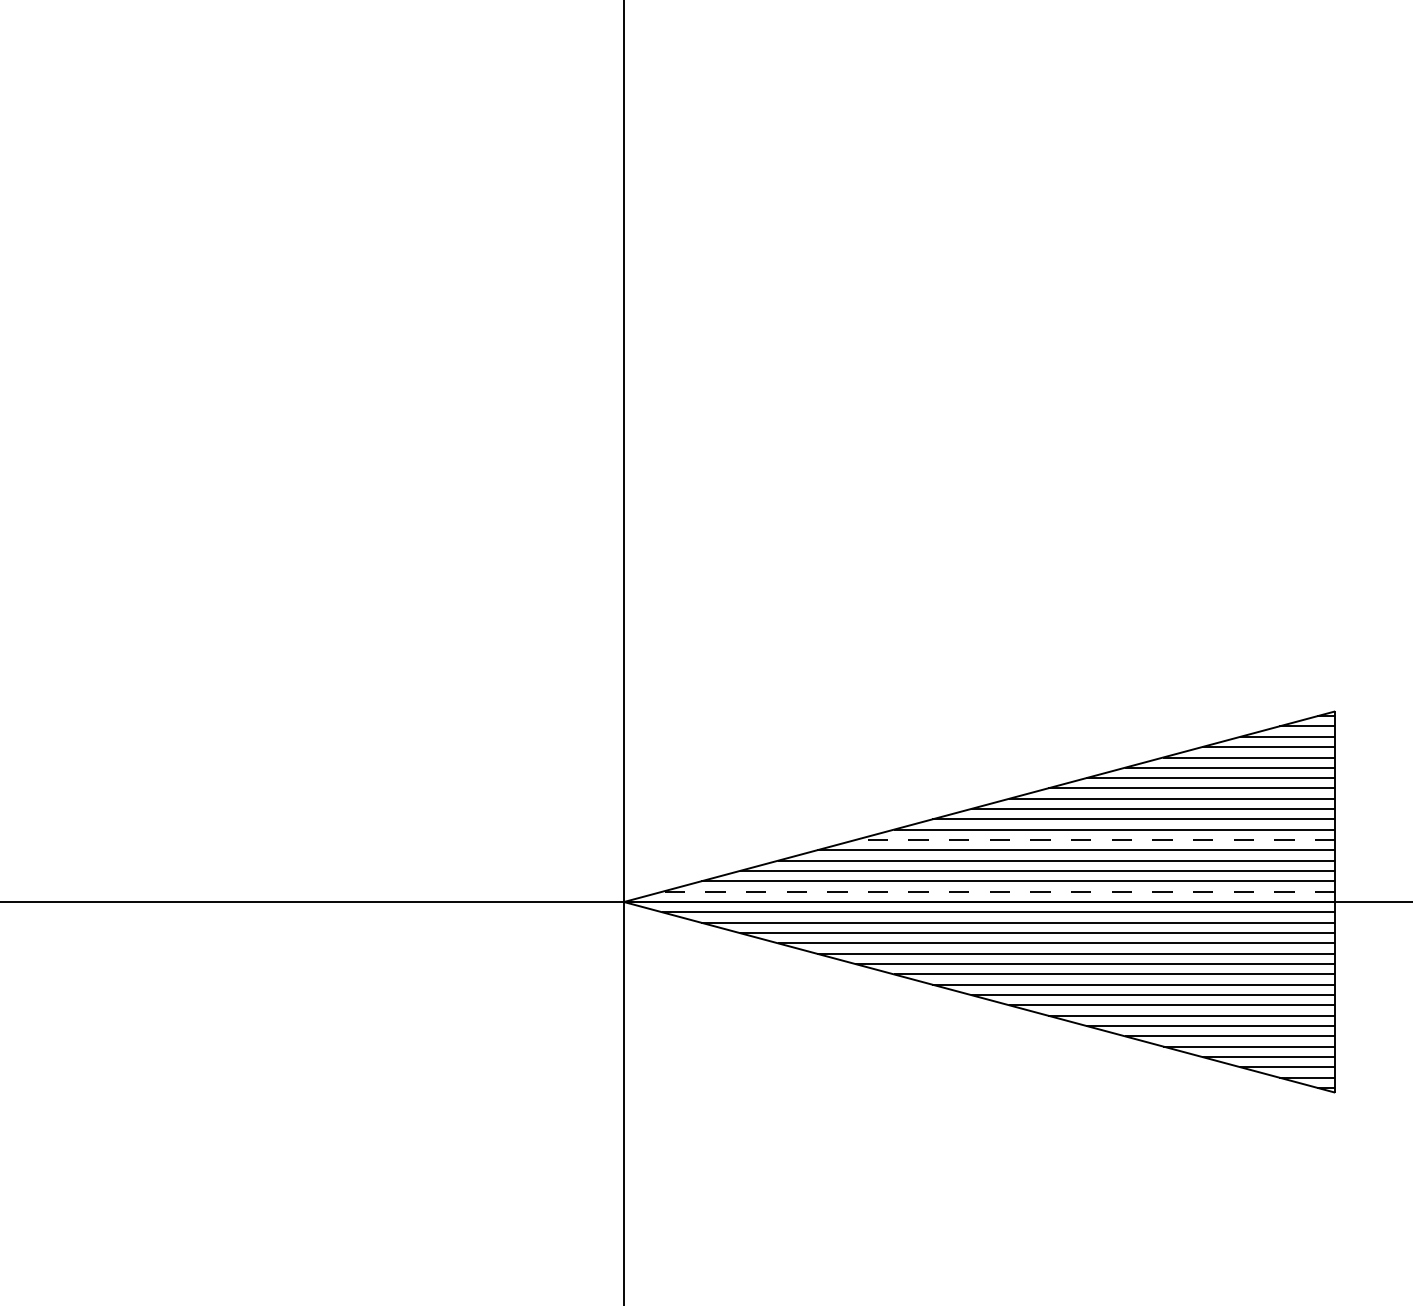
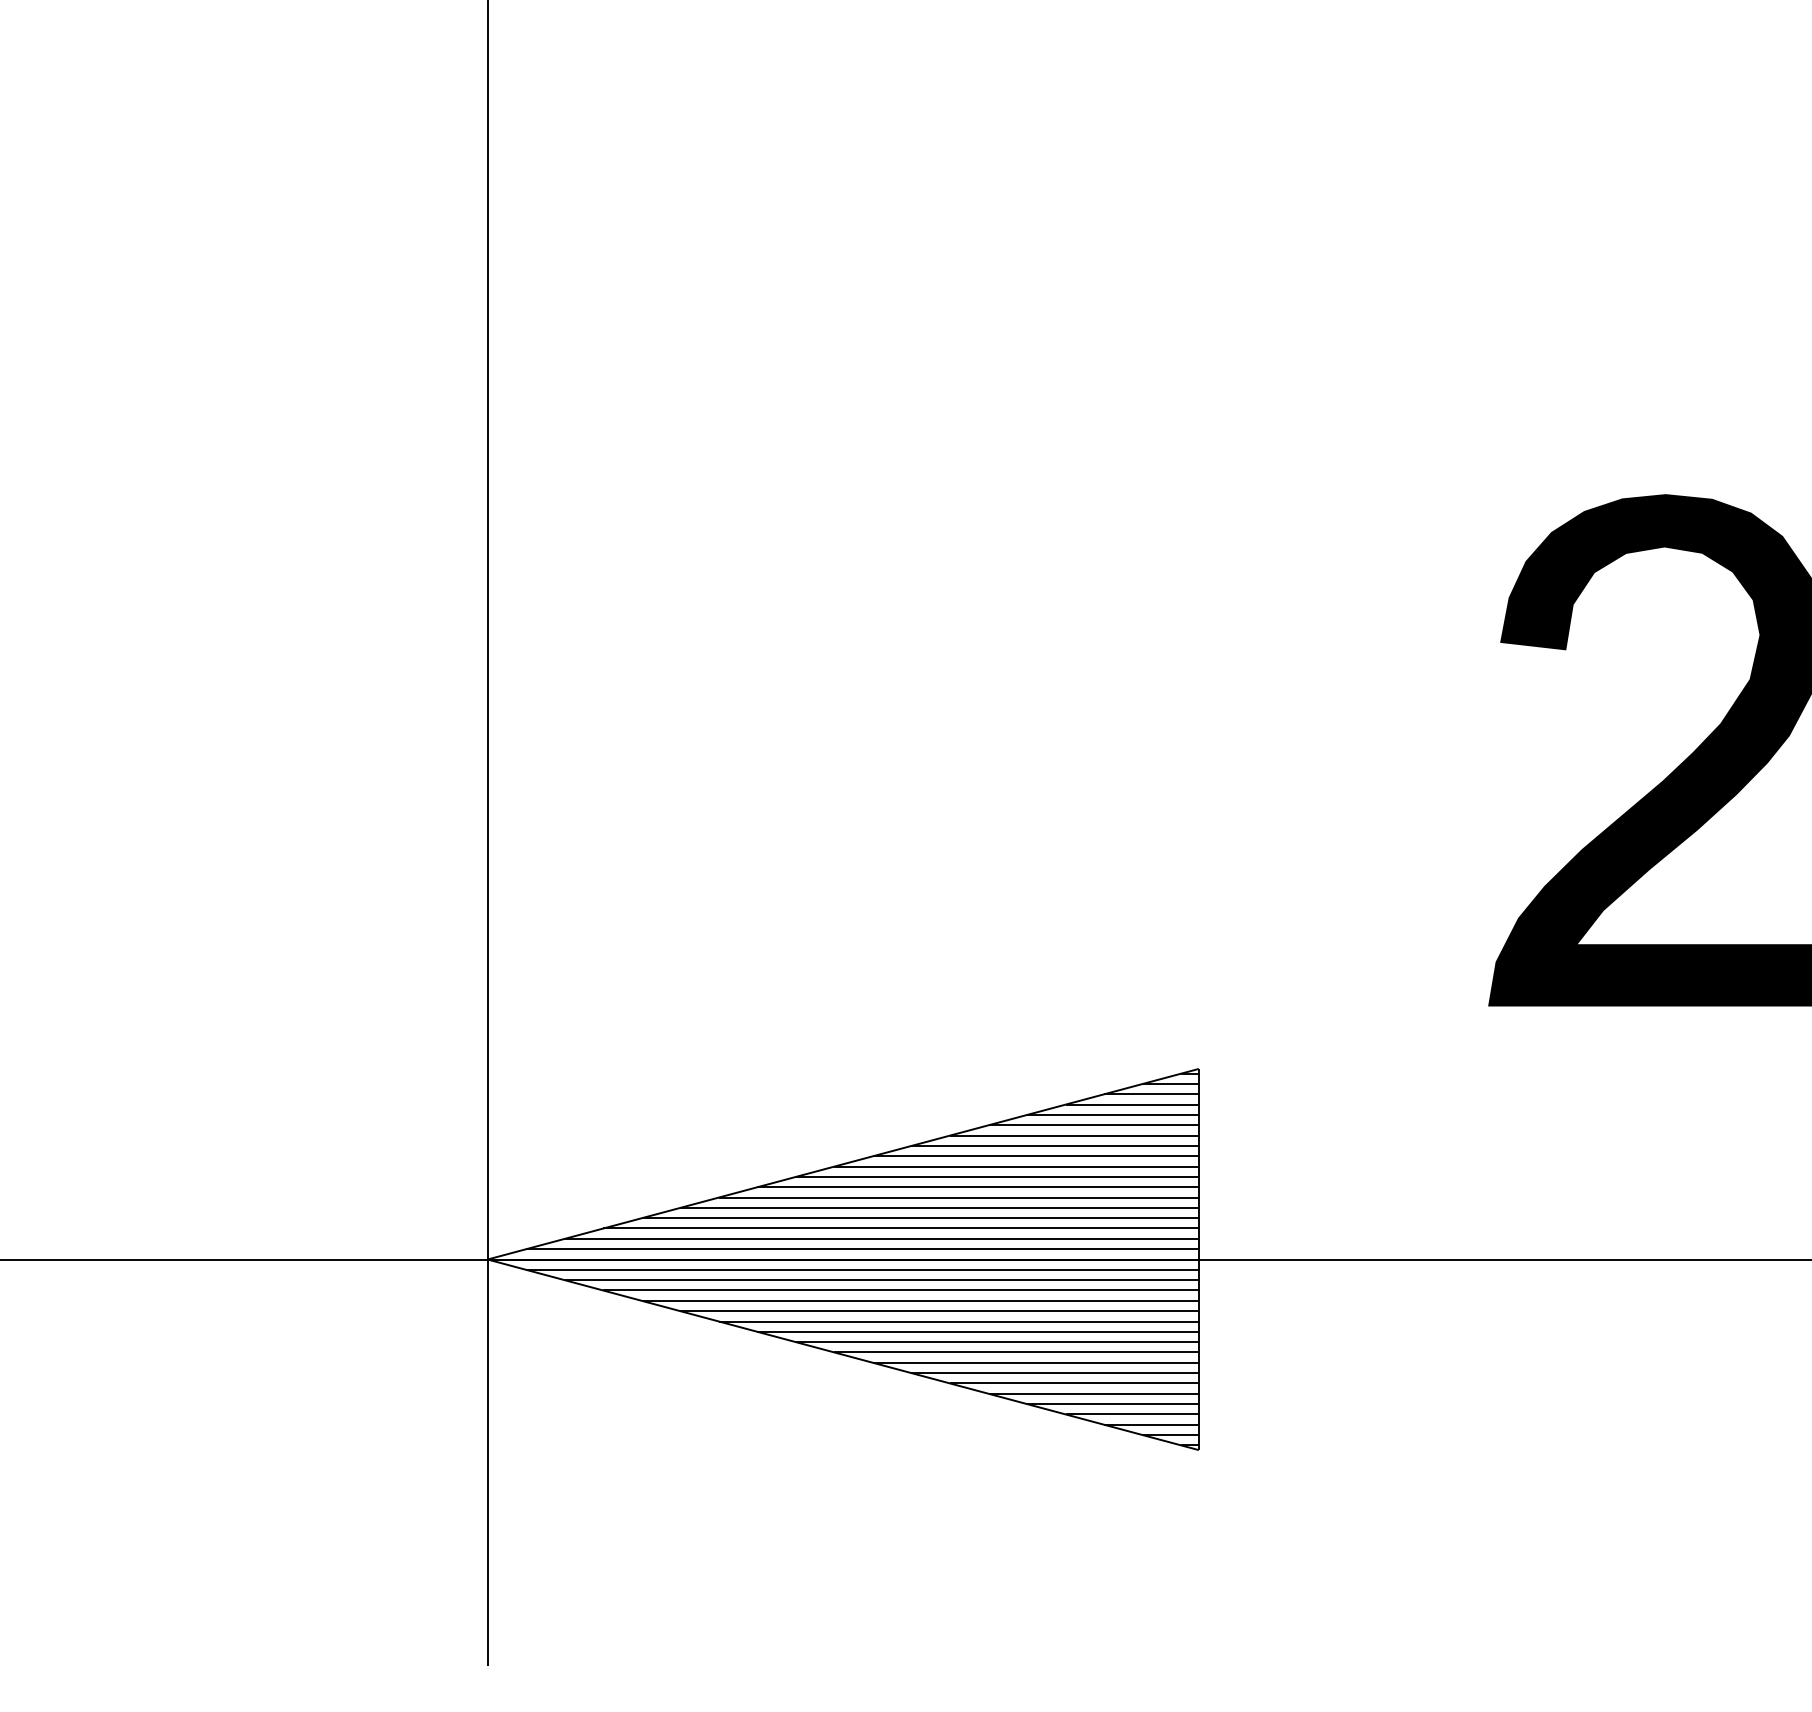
line: (1094, 840) -> (958, 1197), dashed -> solid
line: (997, 892) -> (861, 1249), dashed -> solid

